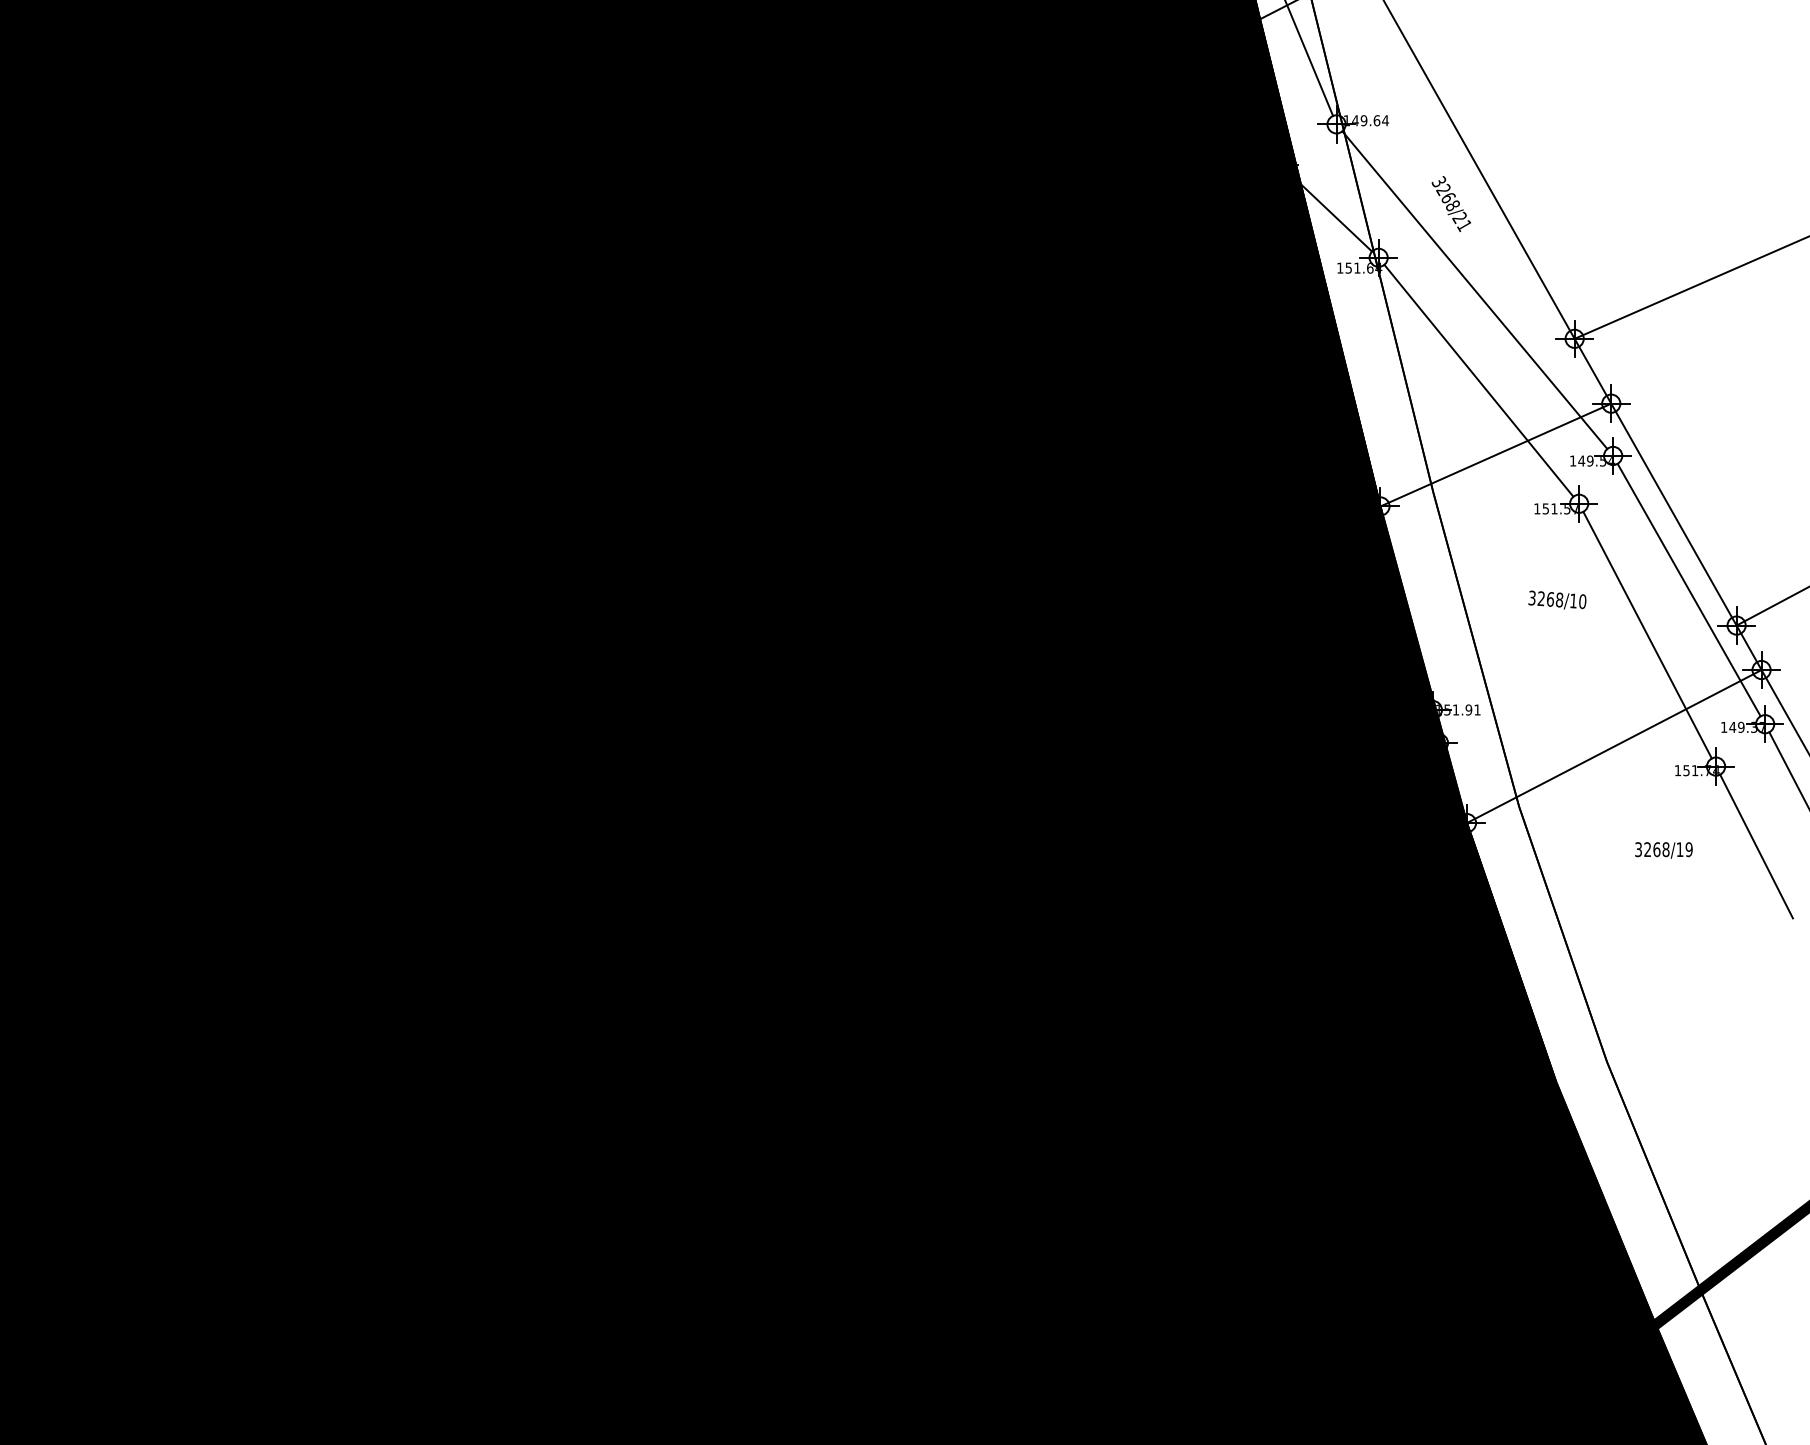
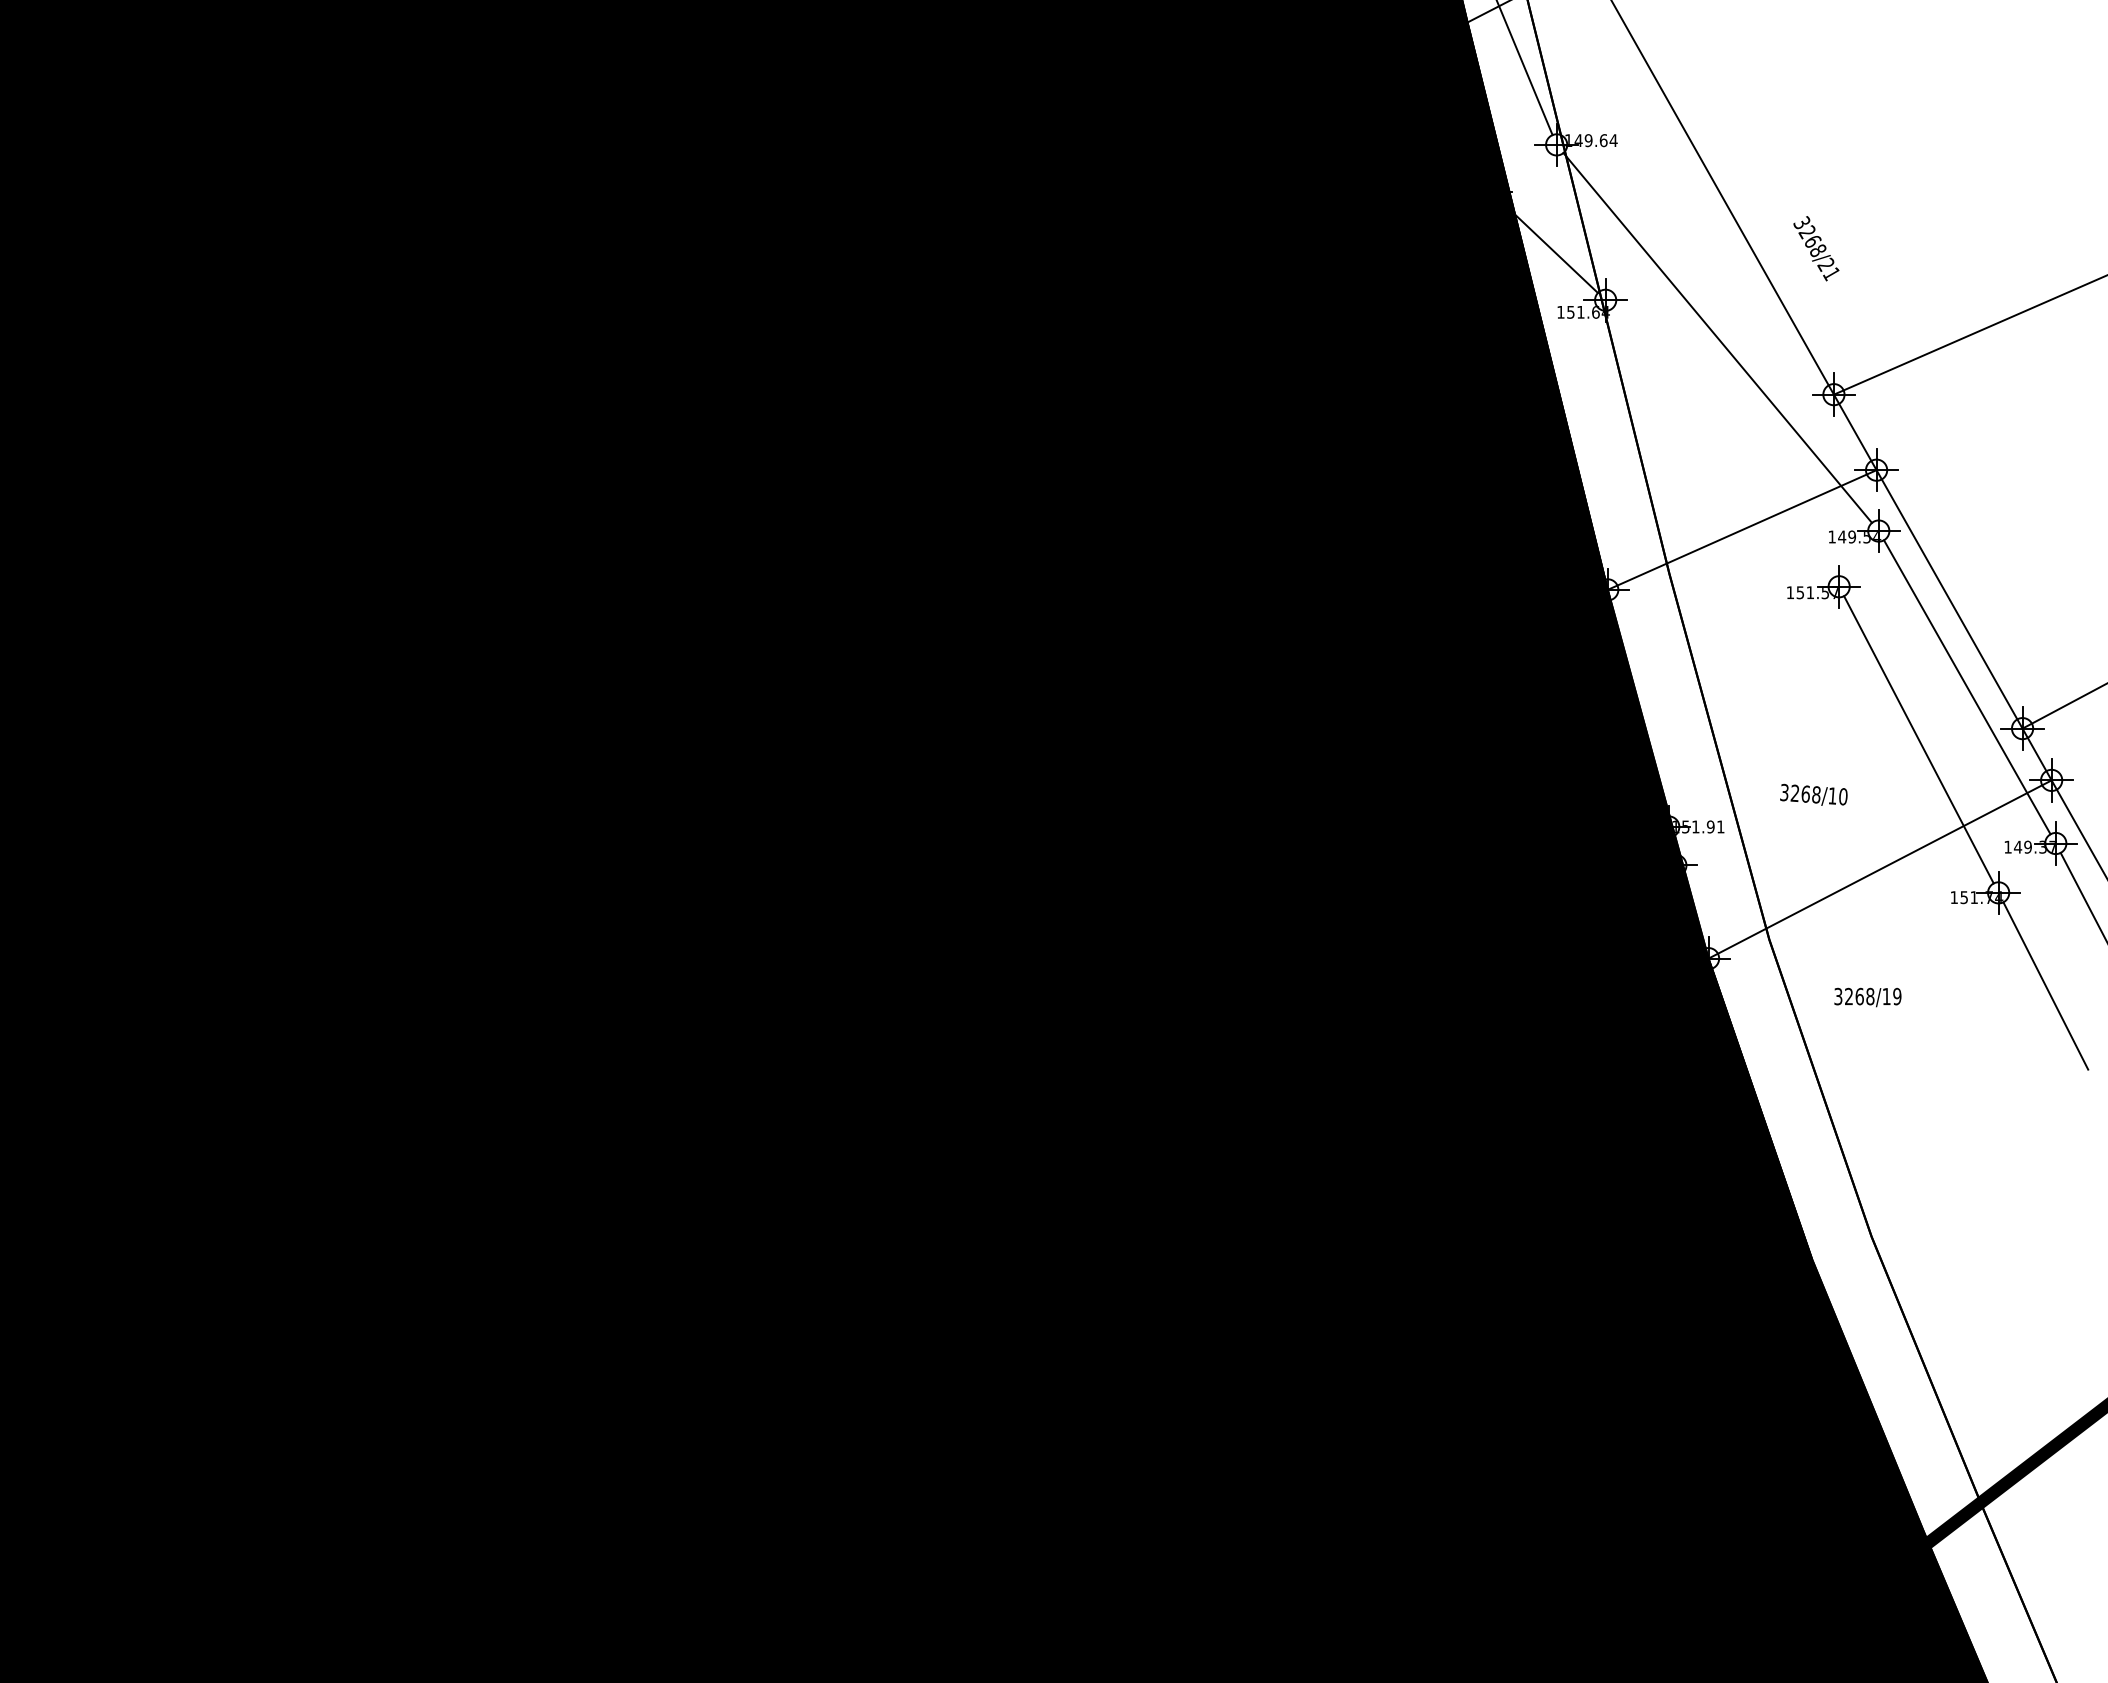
text: (1451, 203) -> (1816, 248), moved
line: (1478, 380) -> (1722, 443), removed
text: (1557, 599) -> (1813, 794), moved
text: (1663, 850) -> (1867, 997), moved

